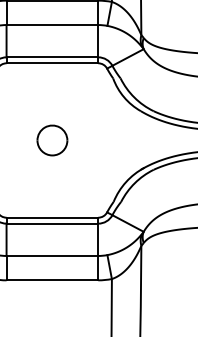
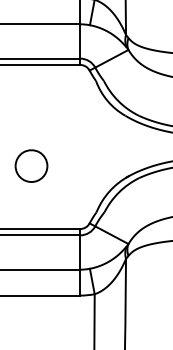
part: (52, 140) -> (31, 166), moved

